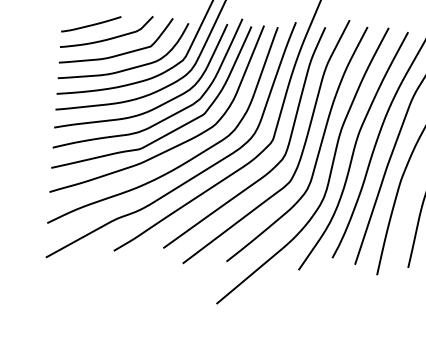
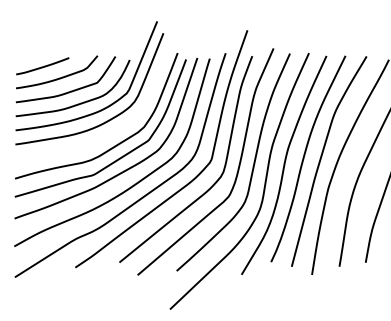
curve: (155, 106) -> (104, 136), removed

